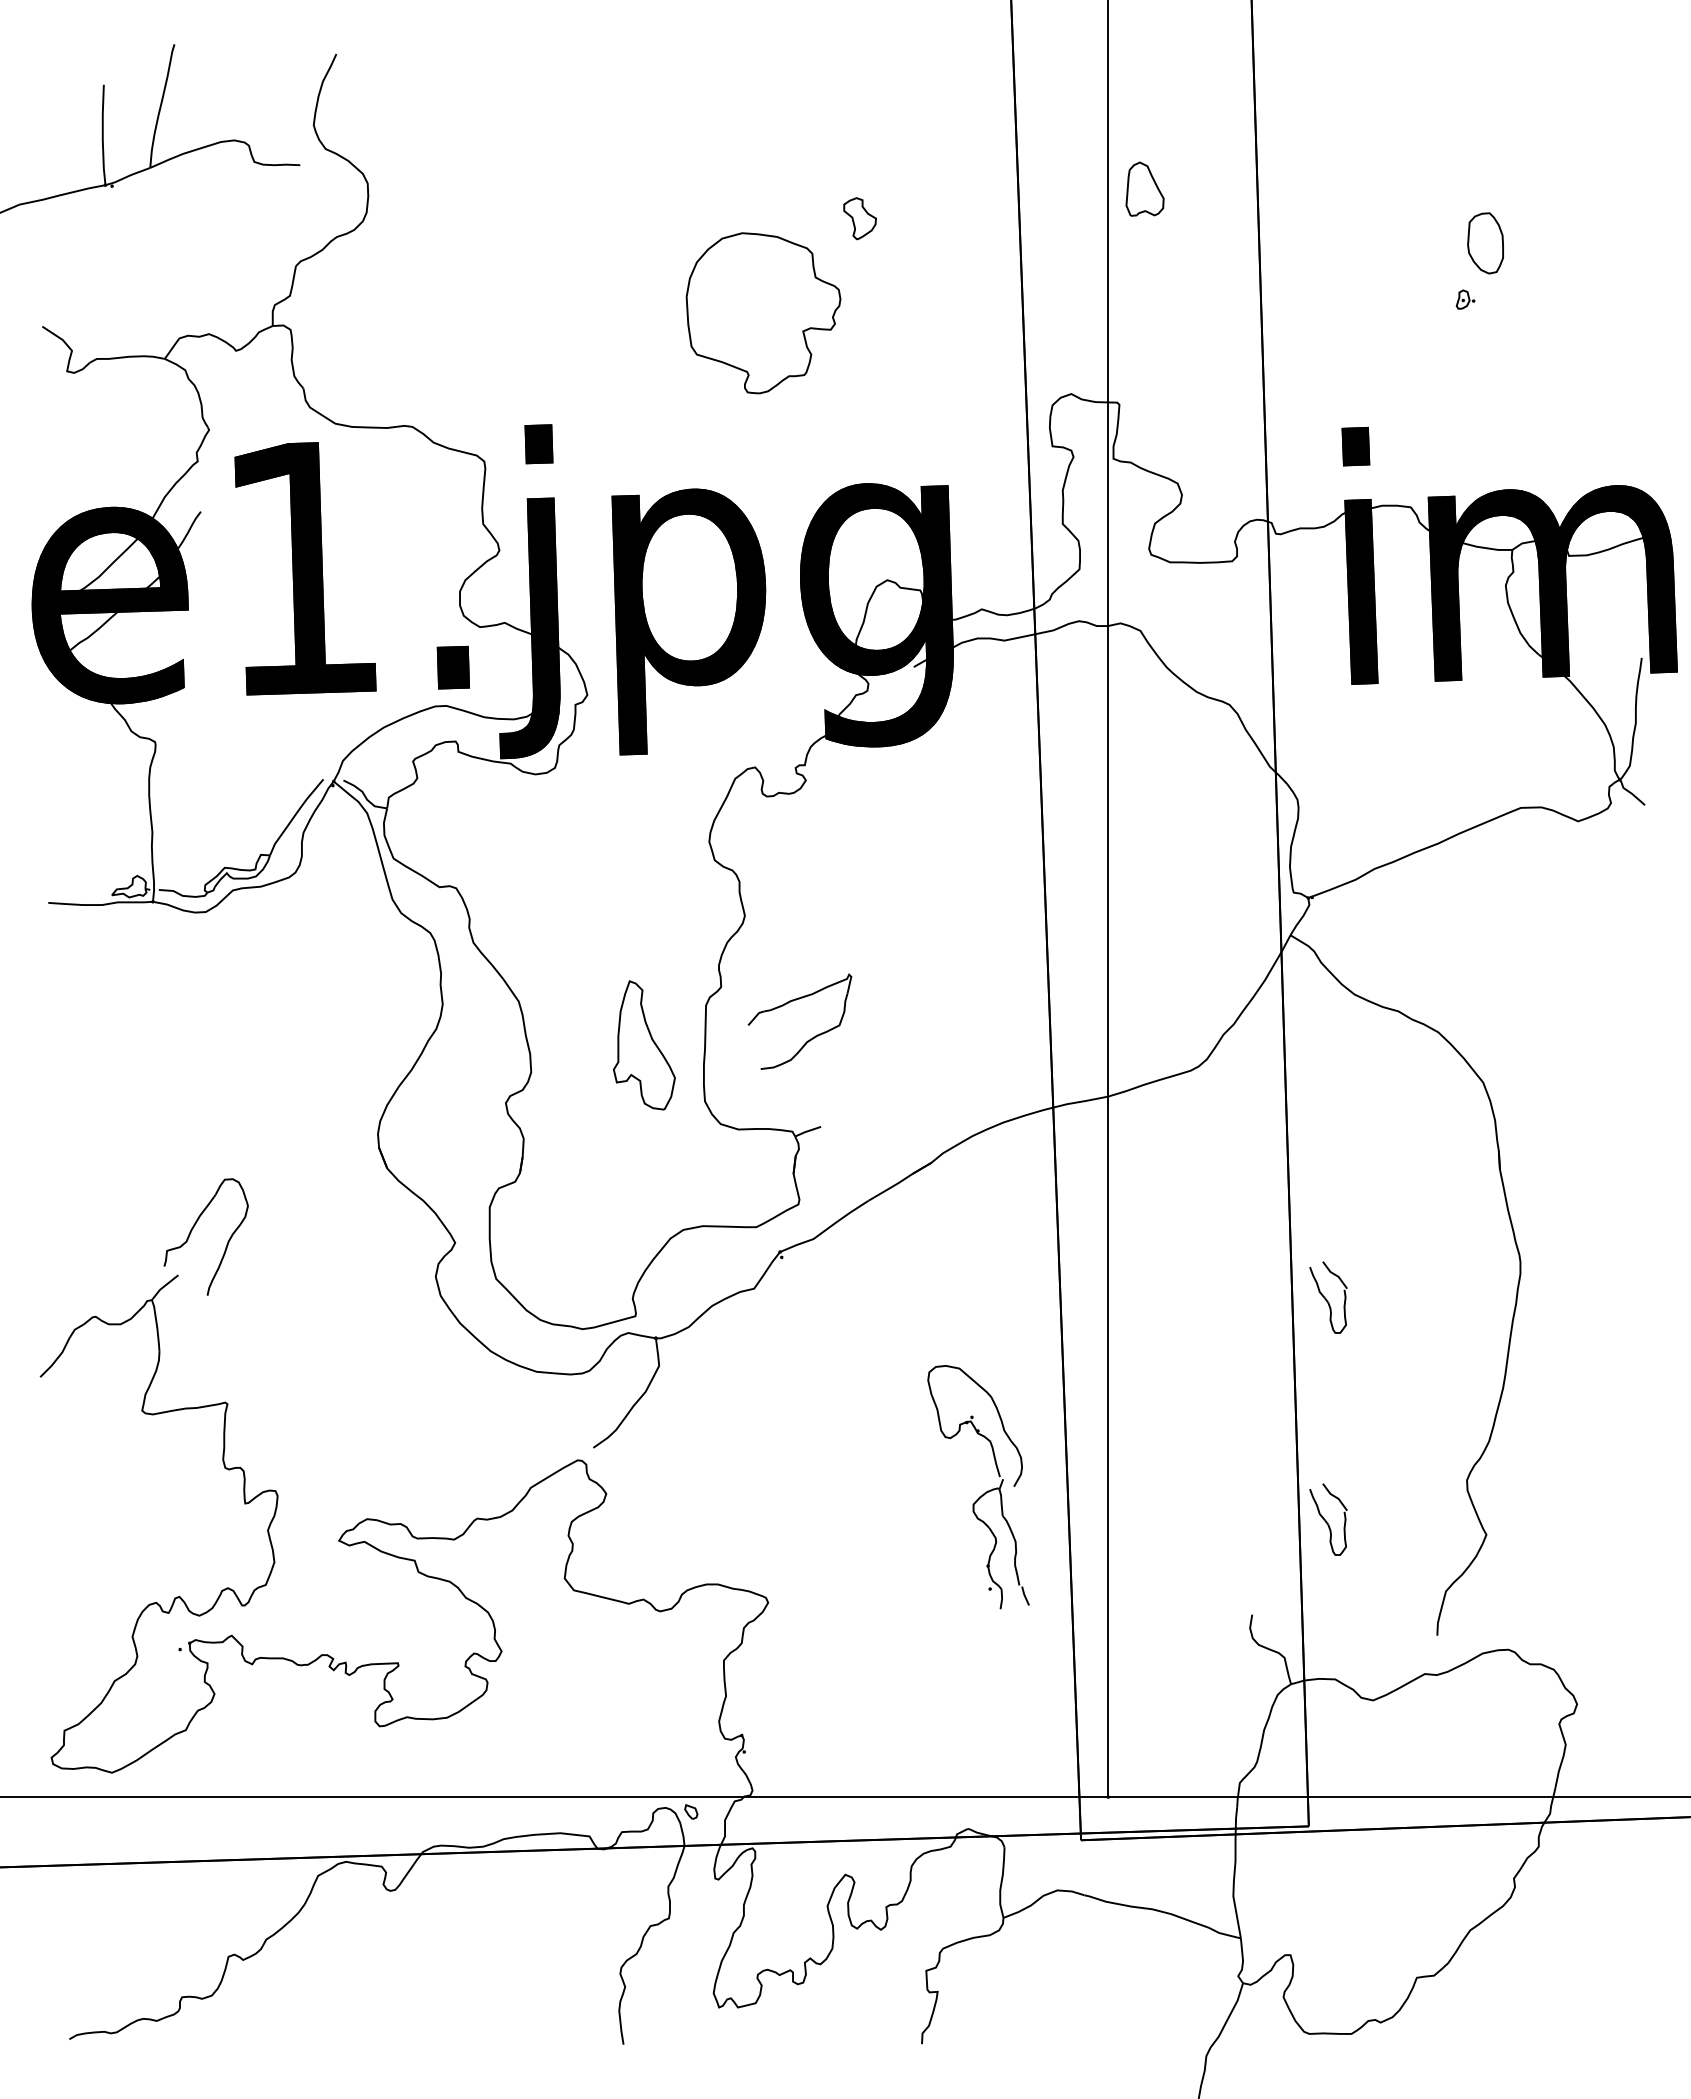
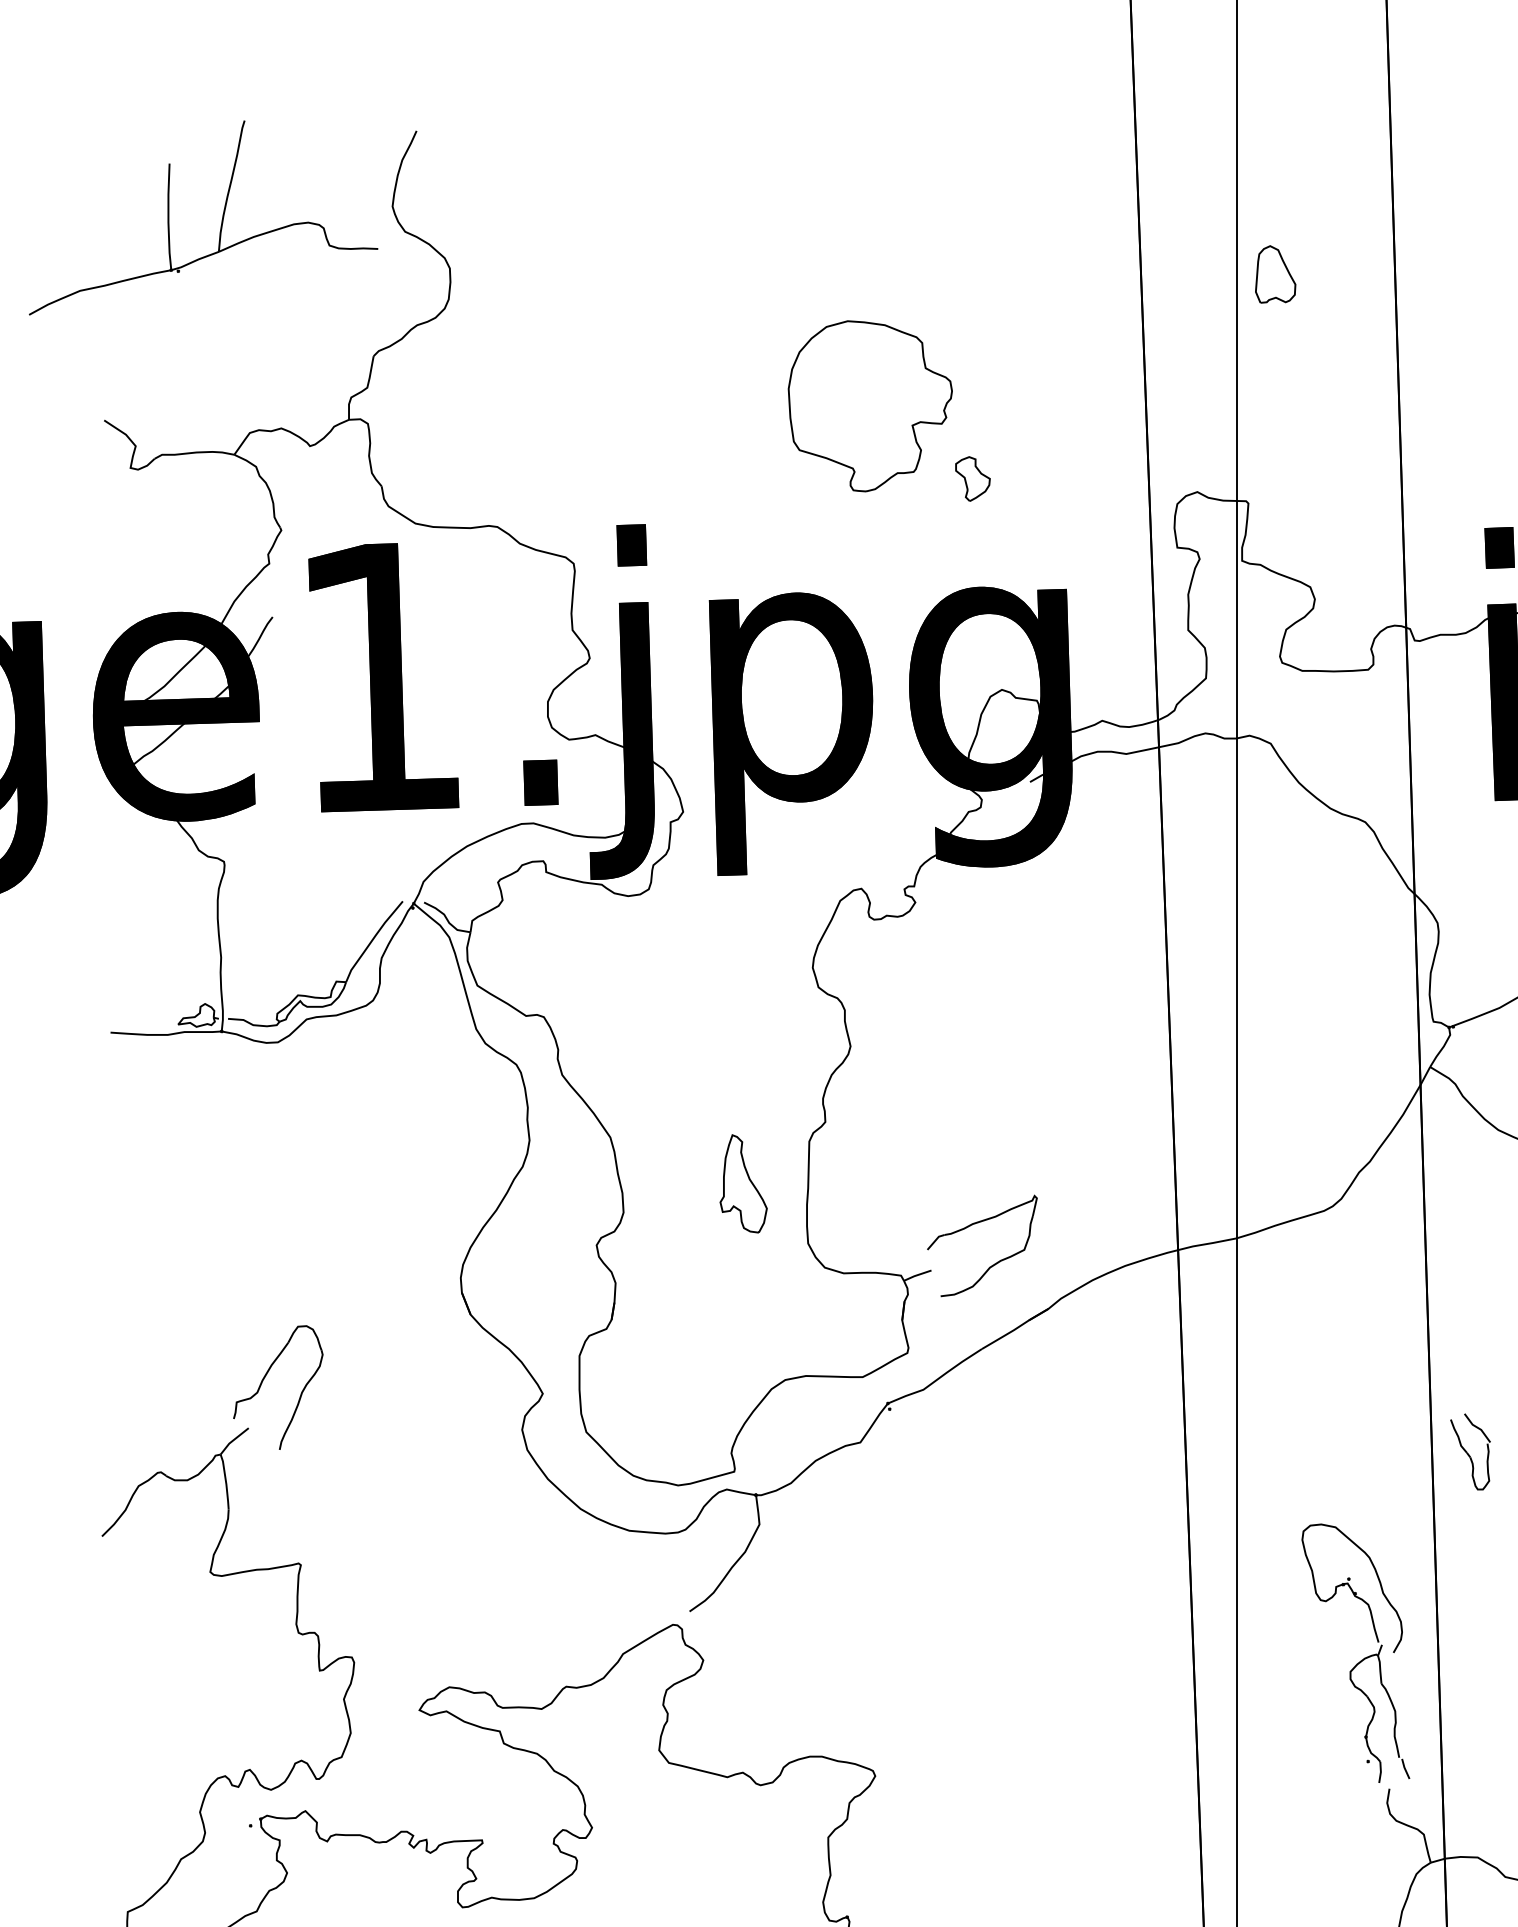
part: (859, 218) -> (972, 478), moved
part: (810, 1038) -> (993, 1263), moved
part: (643, 1044) -> (742, 1183), size x0.71
part: (984, 1492) -> (1362, 1658), moved
part: (1328, 1519) -> (1470, 1687), removed

